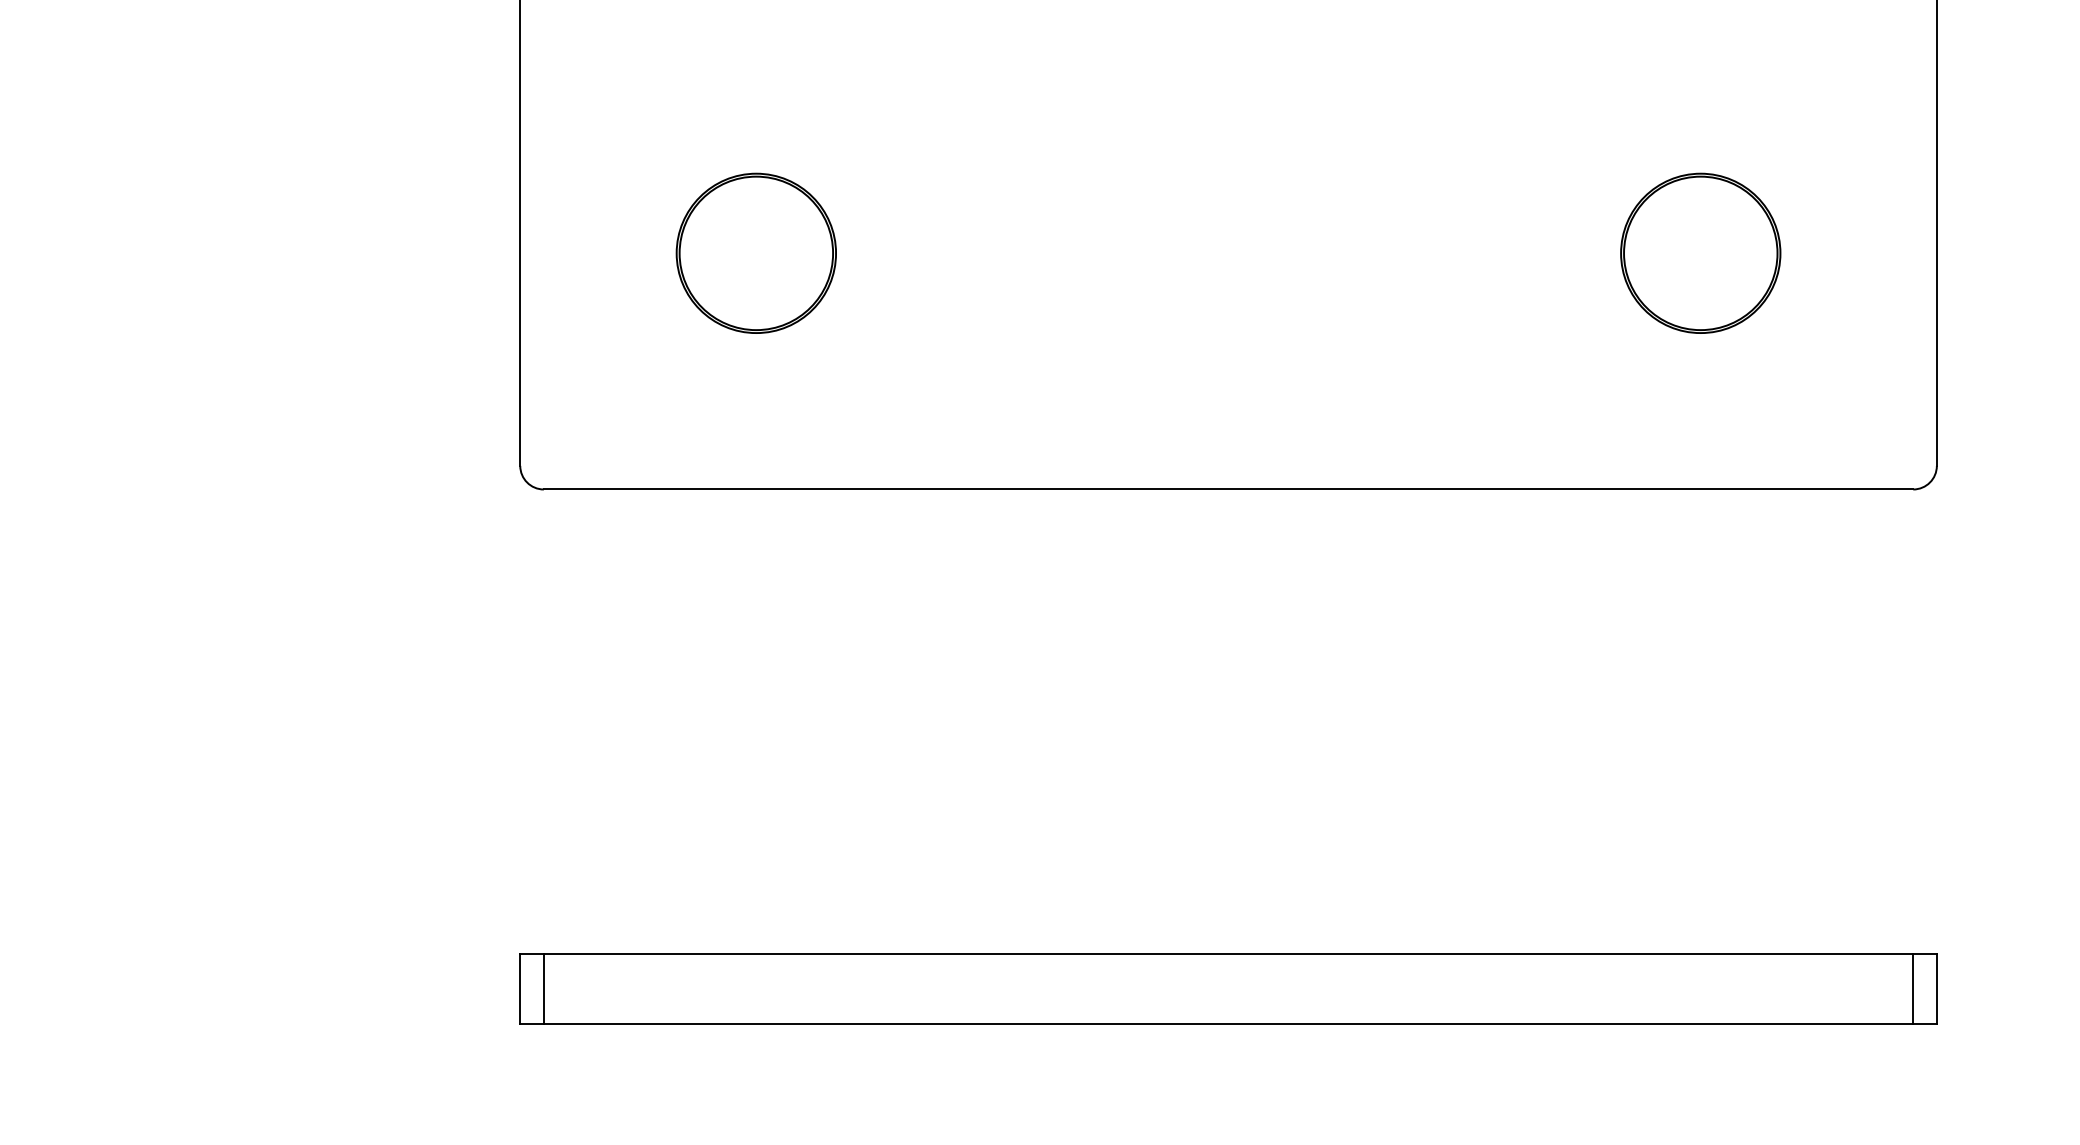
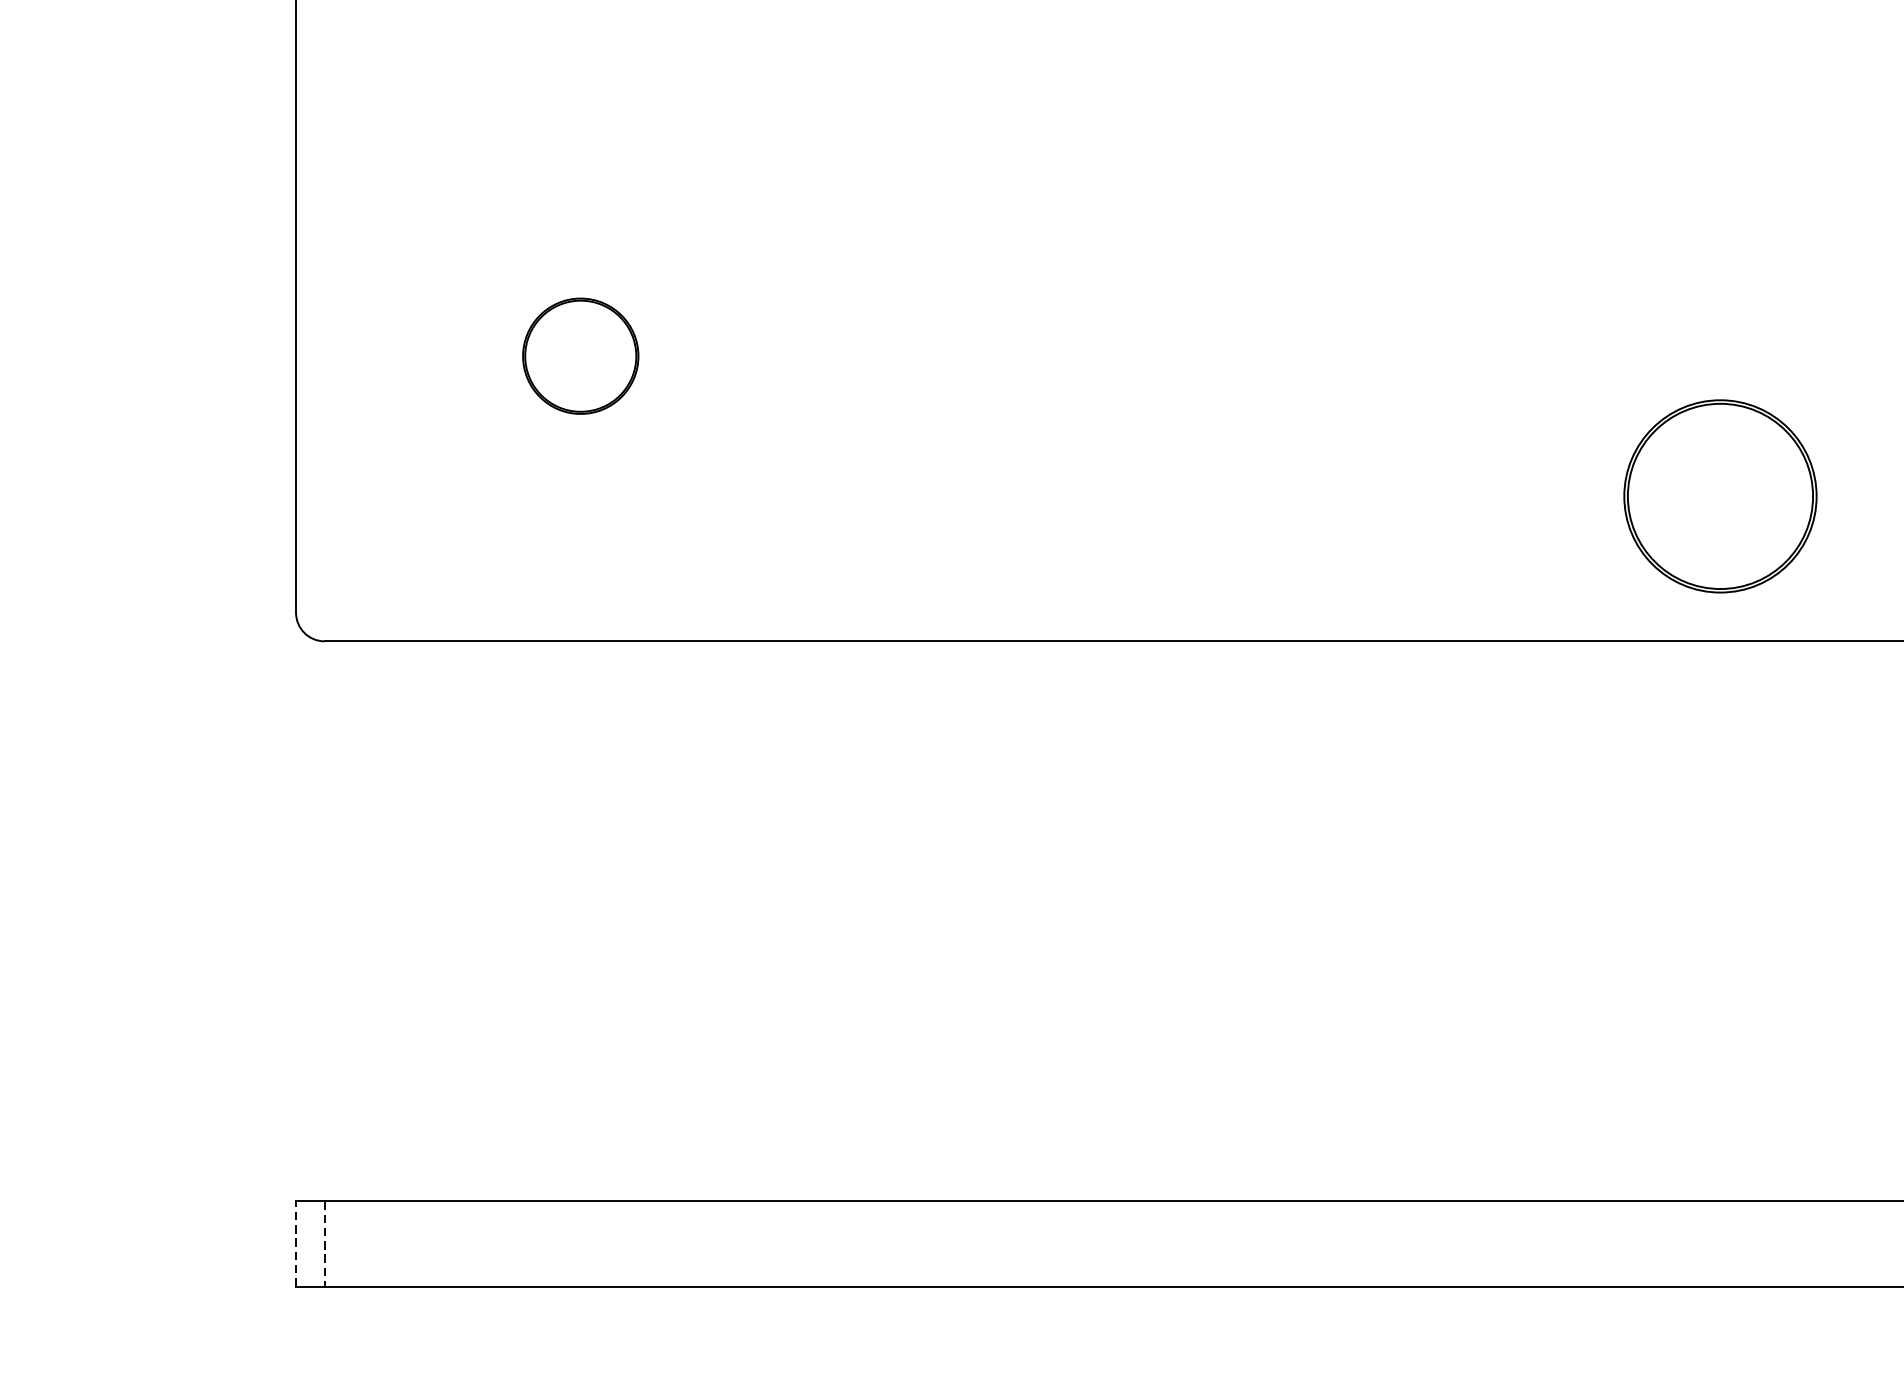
part: (755, 252) -> (579, 355), size x0.6
part: (1700, 252) -> (1720, 495), moved
line: (520, 988) -> (296, 1243), solid -> dashed
line: (543, 989) -> (324, 1244), solid -> dashed

